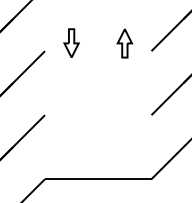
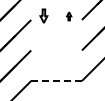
part: (123, 43) -> (68, 16), size x0.6
line: (98, 178) -> (56, 80), solid -> dashed

